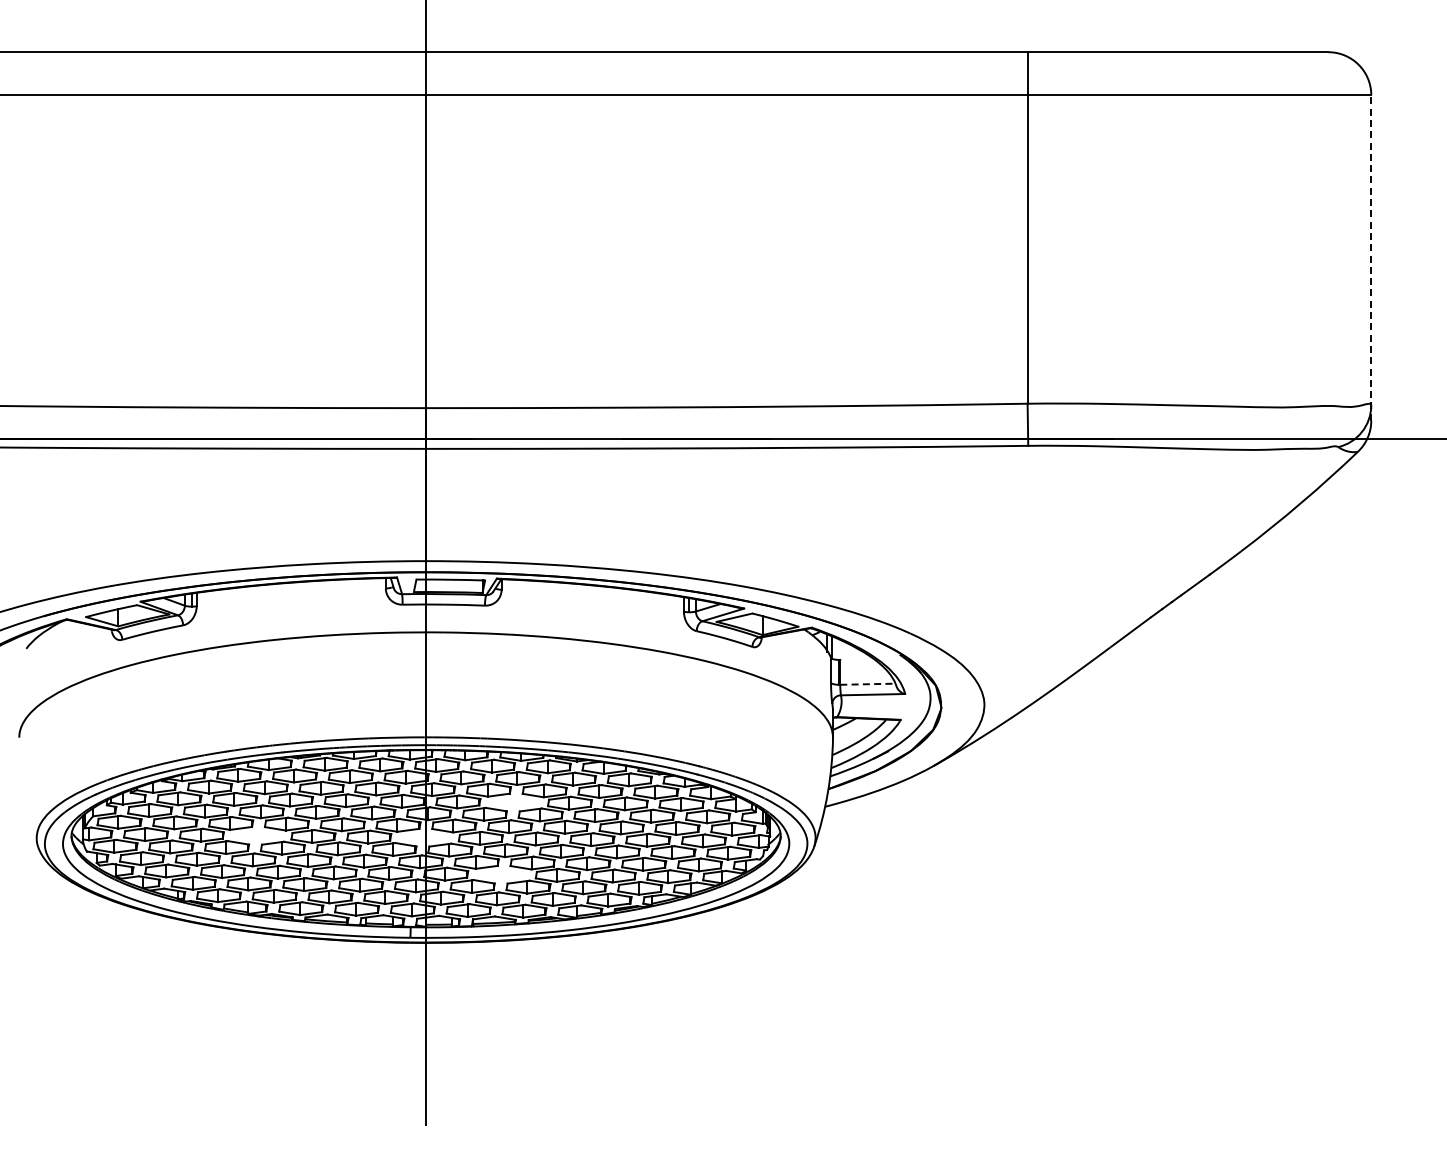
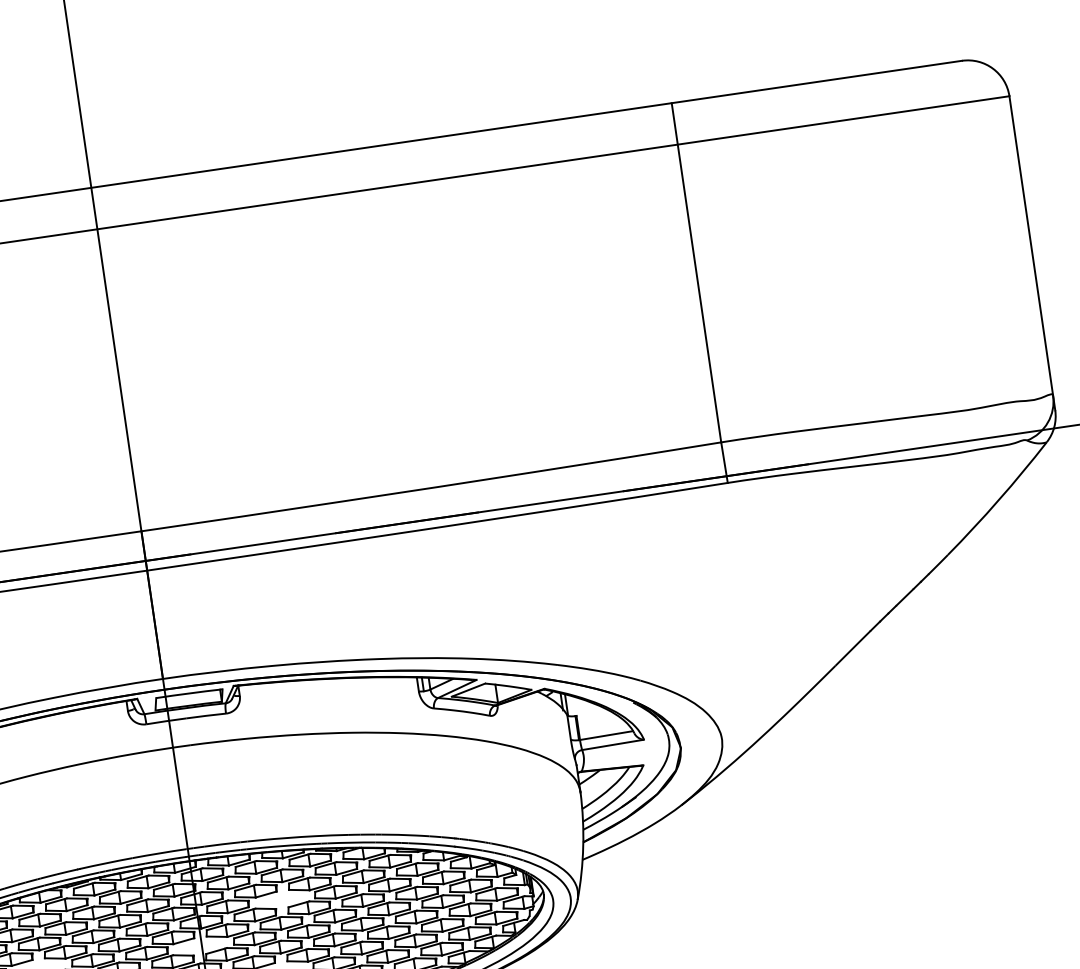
line: (1371, 257) -> (1032, 252), dashed -> solid
line: (868, 684) -> (607, 735), dashed -> solid

